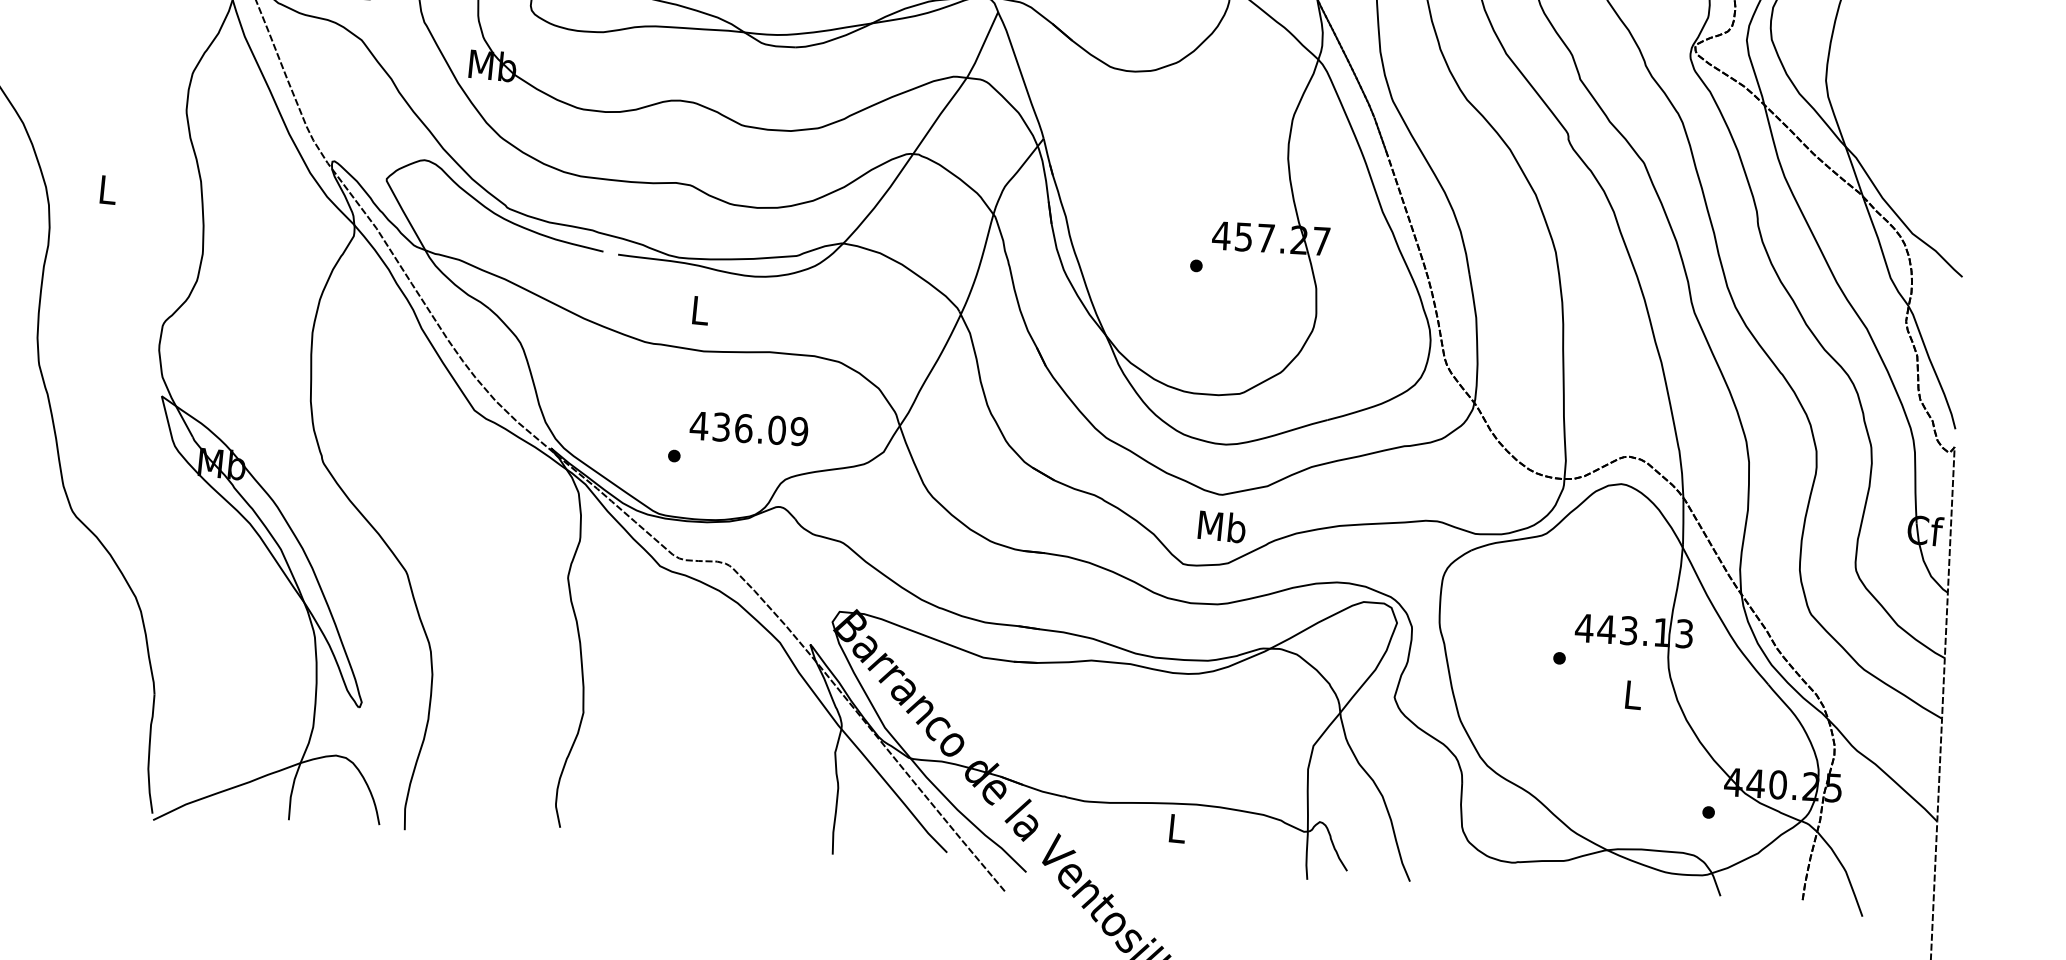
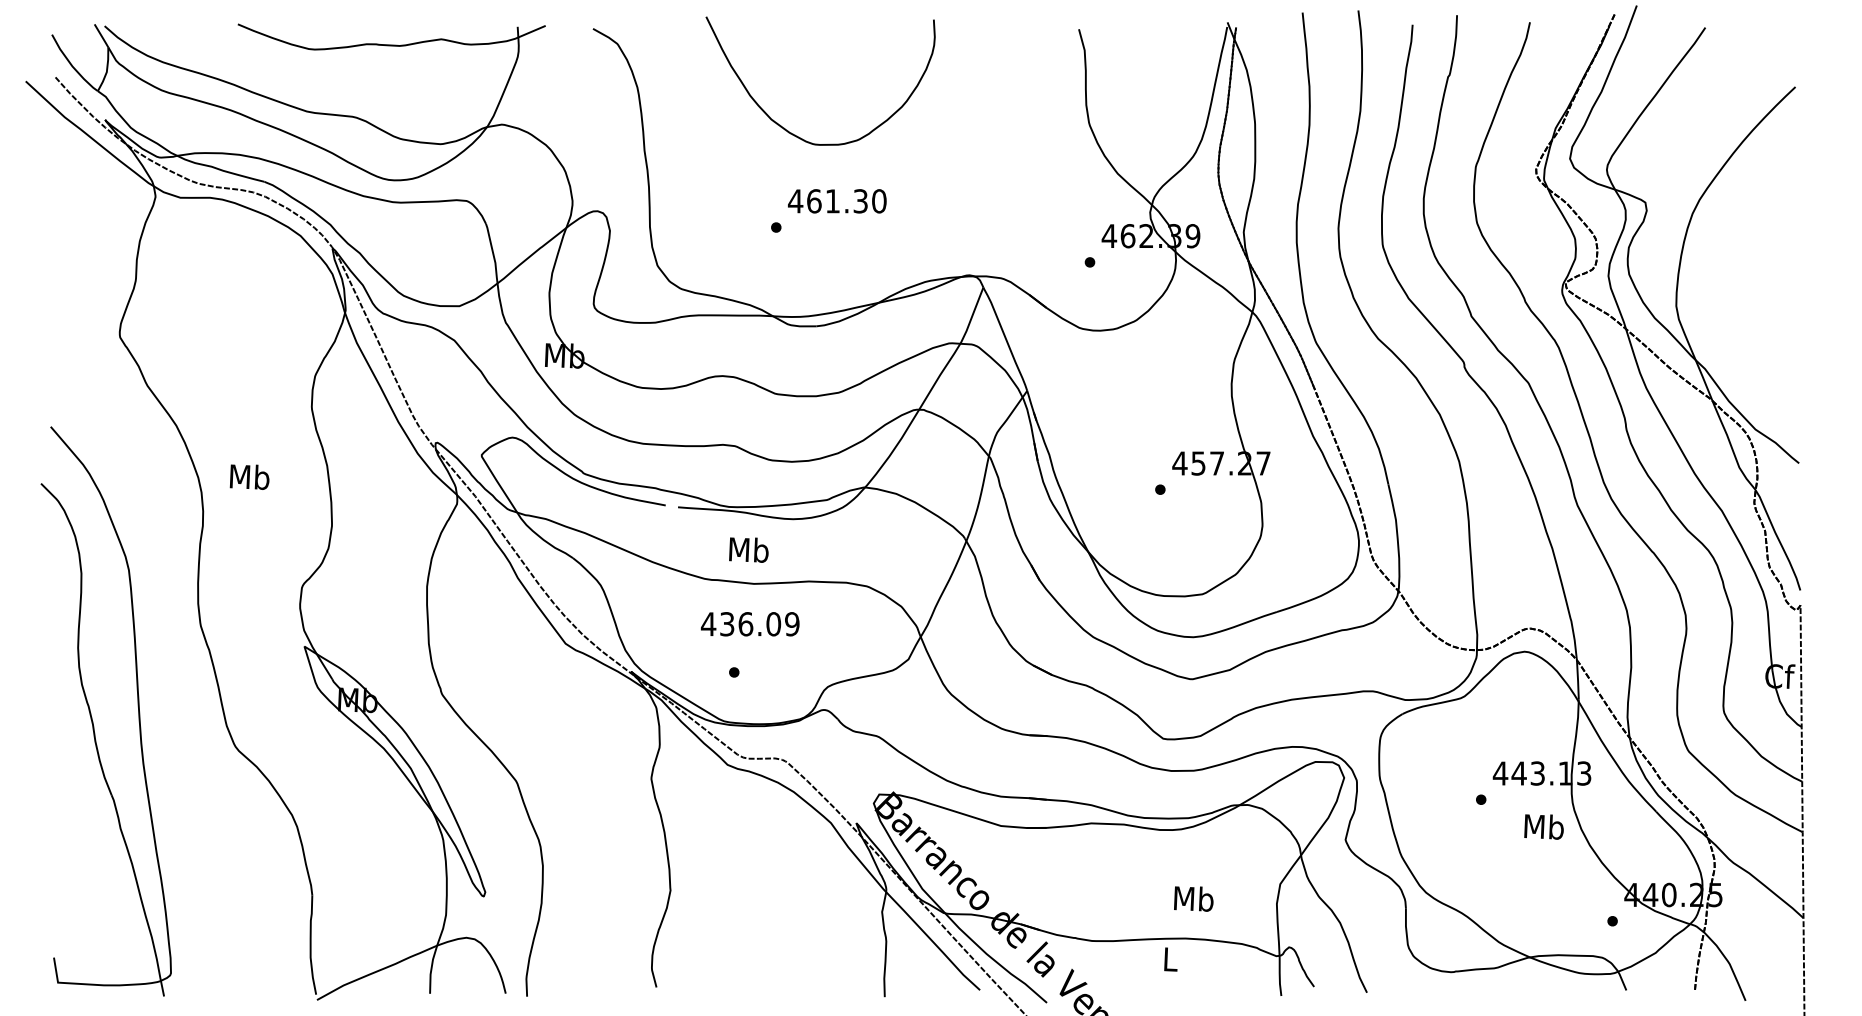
text: (107, 189) -> (249, 476), L -> Mb
text: (699, 309) -> (748, 549), L -> Mb
text: (749, 429) -> (750, 624), moved
text: (1221, 526) -> (1193, 898), moved
text: (1632, 694) -> (1543, 826), L -> Mb

